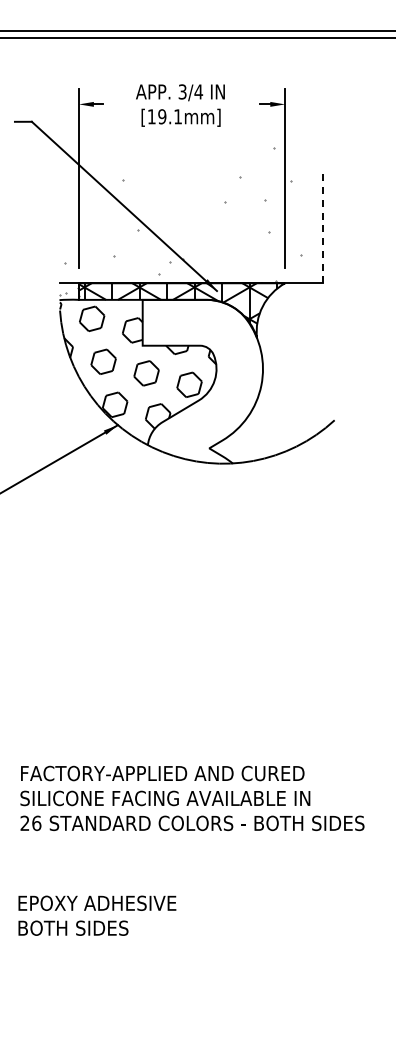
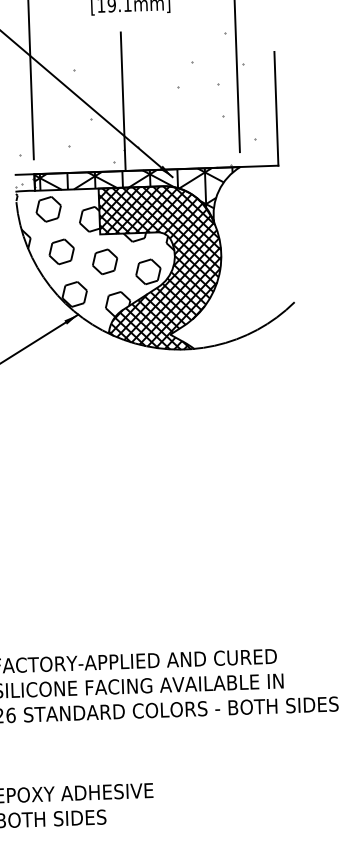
line: (170, 213) -> (123, 101), added
line: (323, 226) -> (276, 108), dashed -> solid
hatch: (202, 381) -> (161, 268), added

